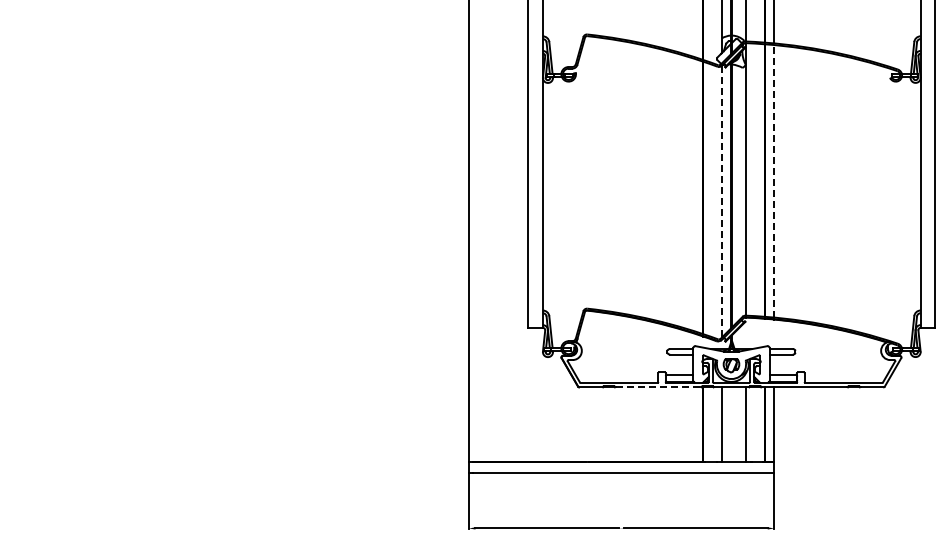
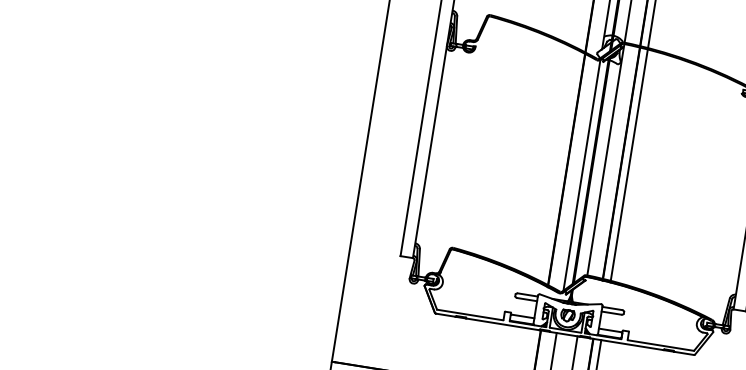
line: (774, 180) -> (629, 164), dashed -> solid
line: (721, 201) -> (581, 175), dashed -> solid
line: (658, 387) -> (502, 324), dashed -> solid

